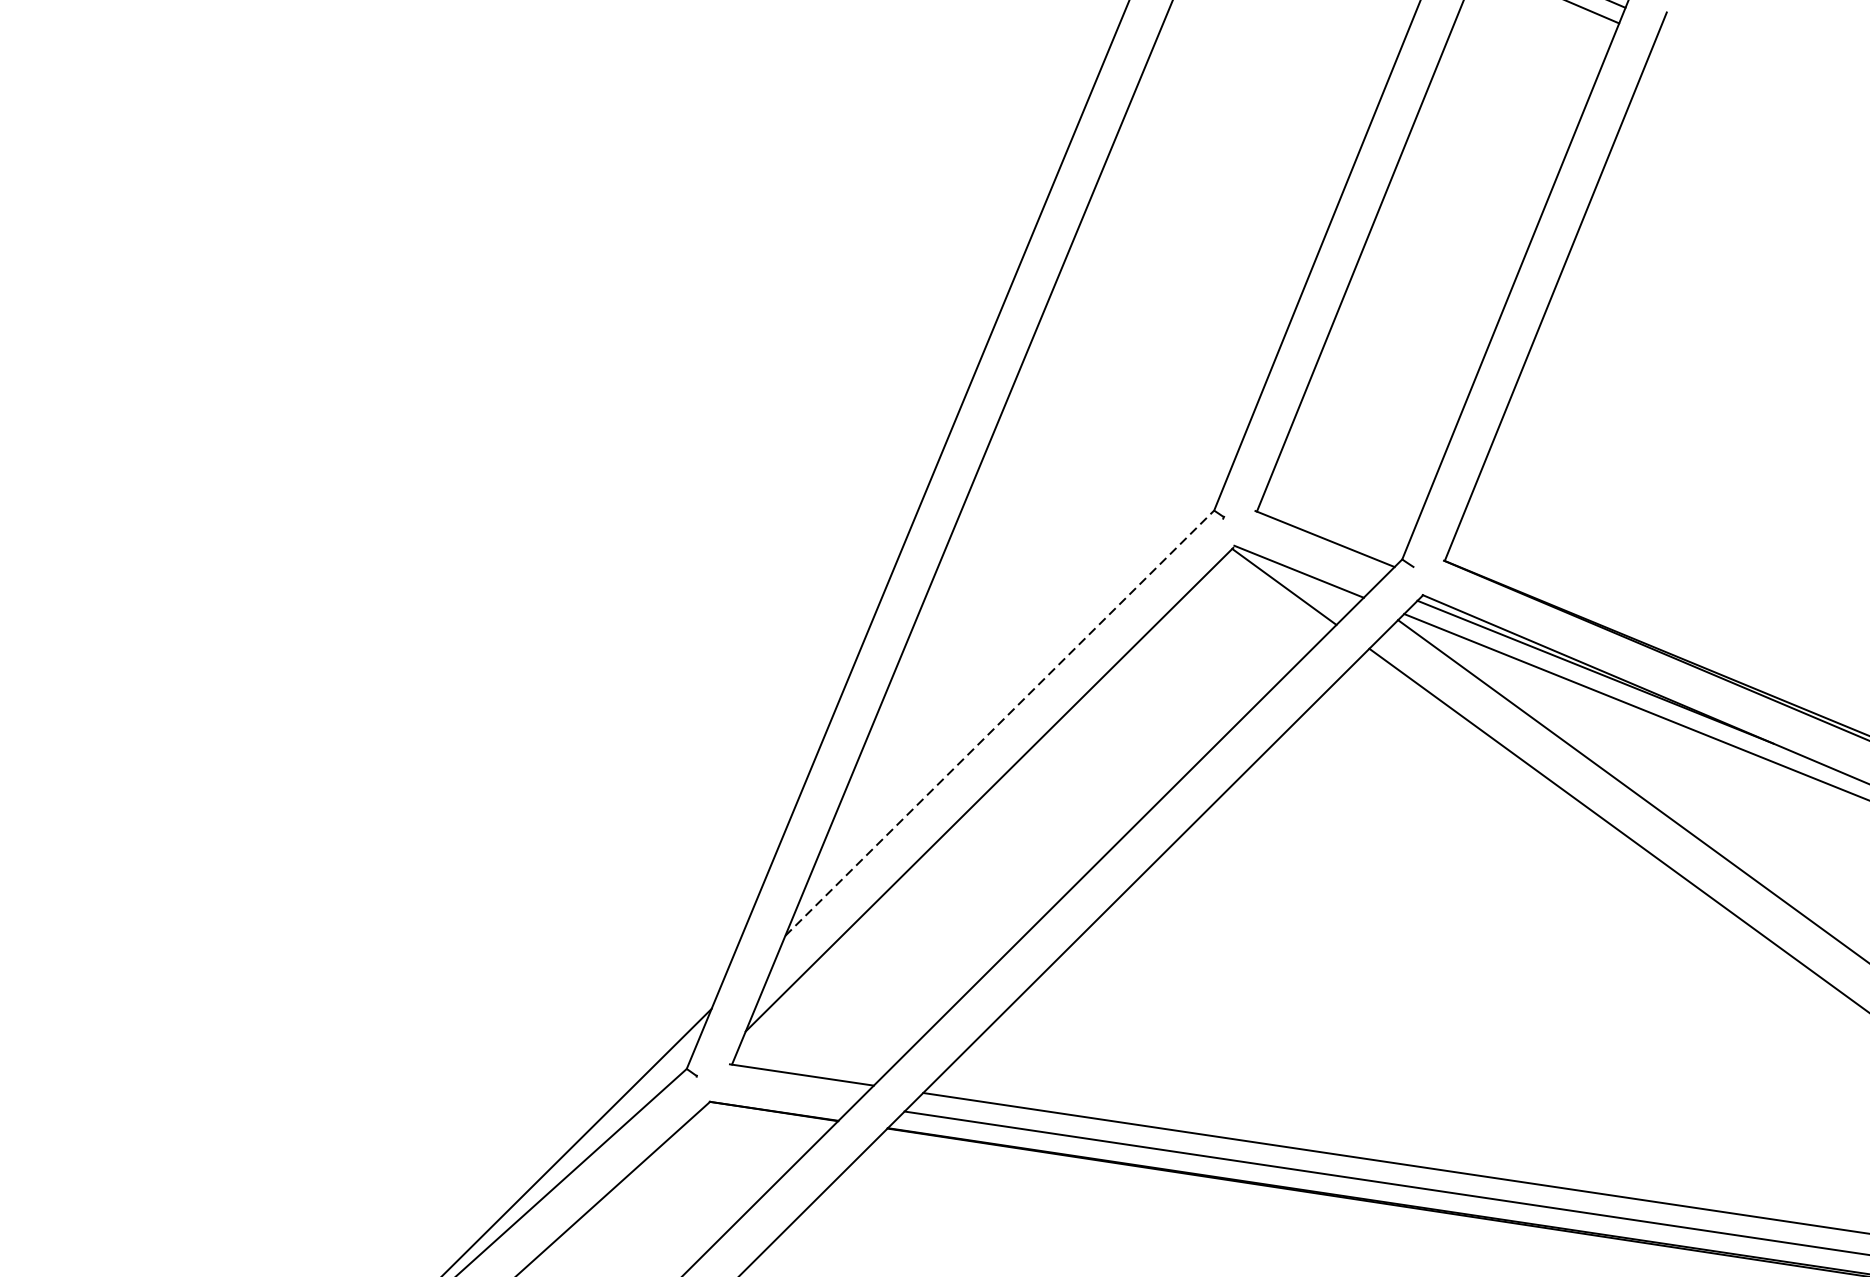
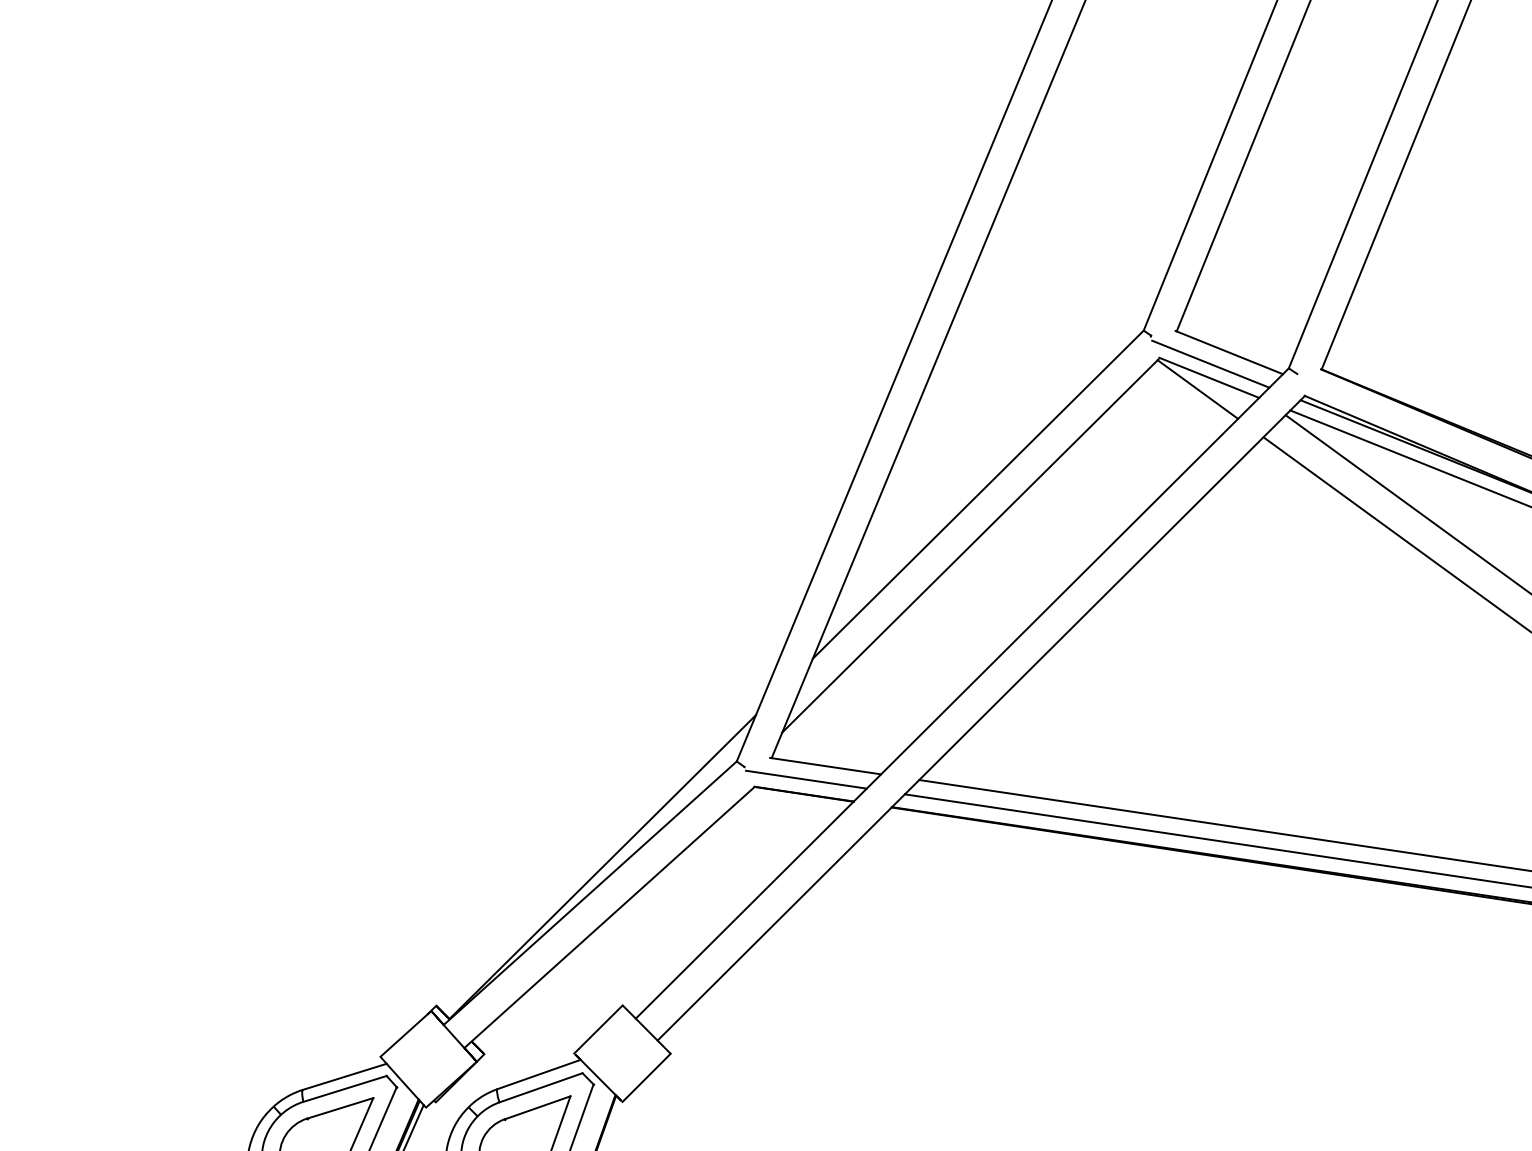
line: (1300, 553) -> (1210, 363), added
line: (1000, 722) -> (978, 494), dashed -> solid
line: (777, 1092) -> (806, 779), added

